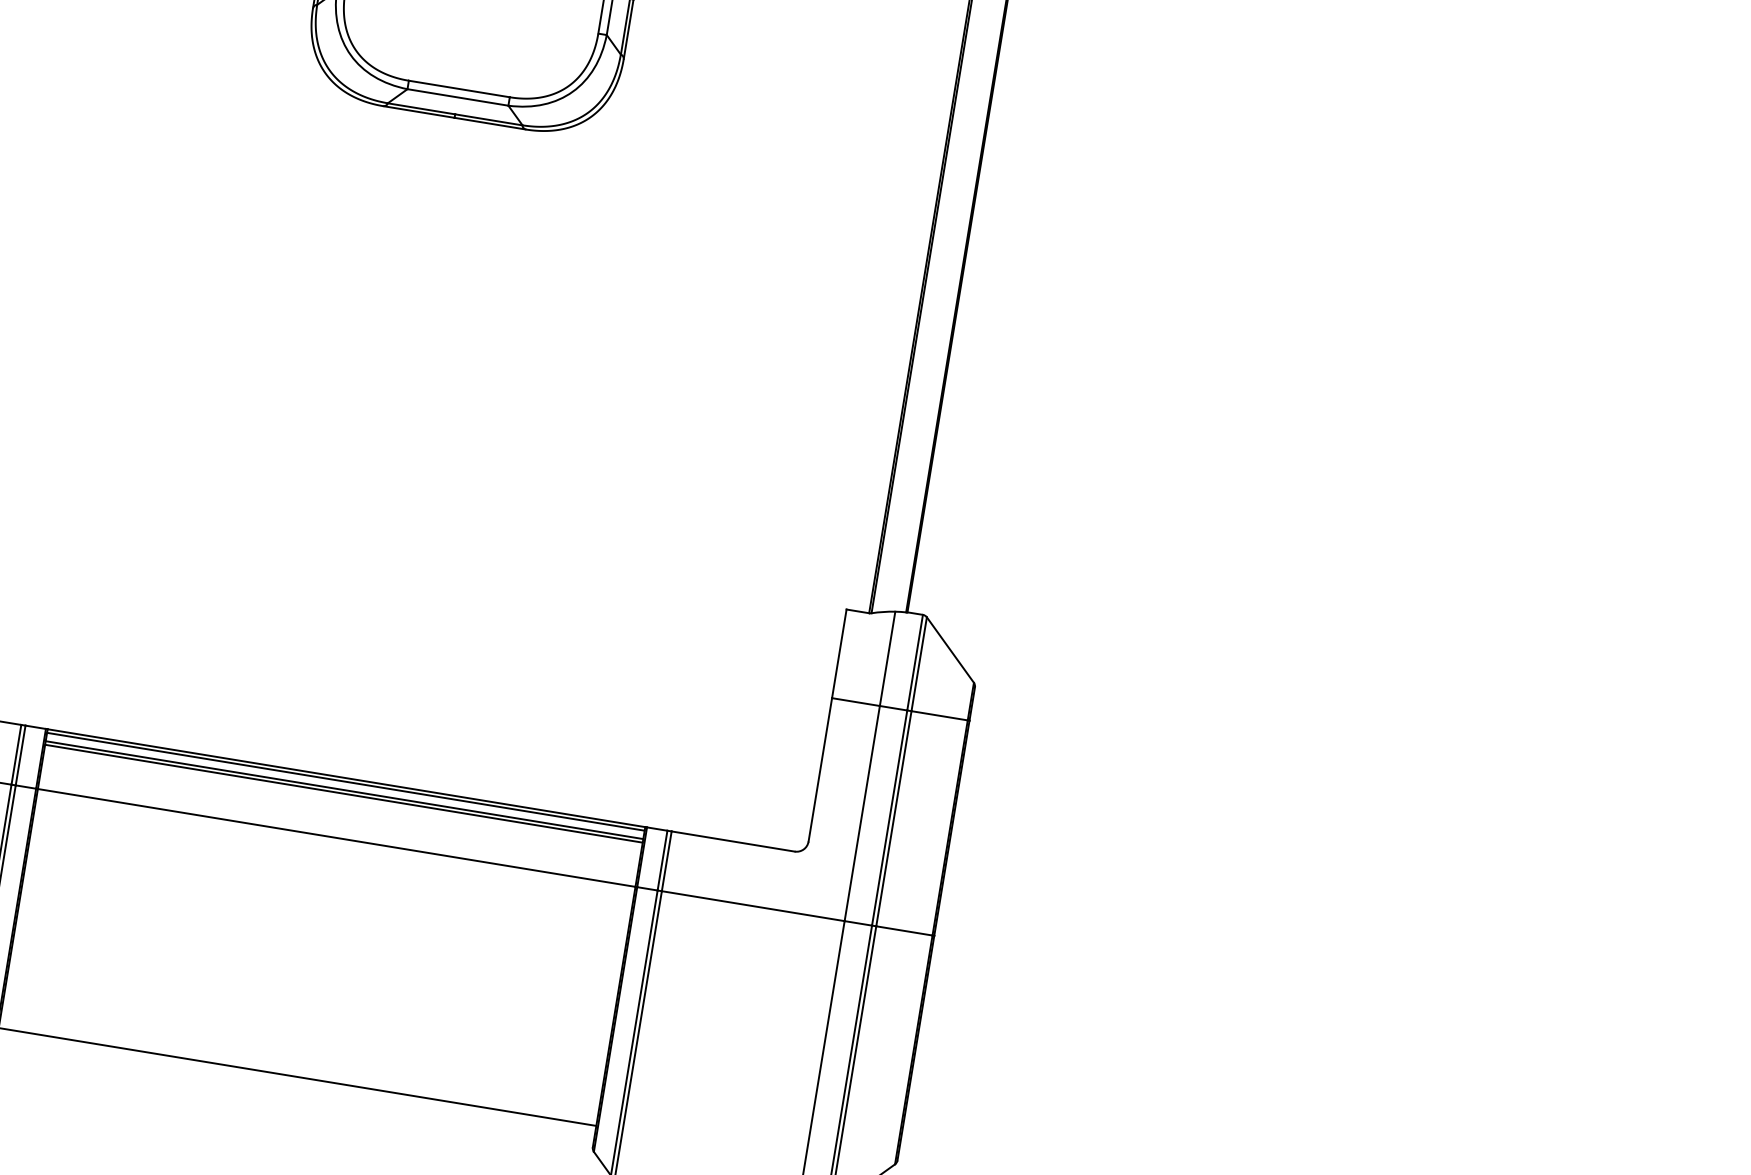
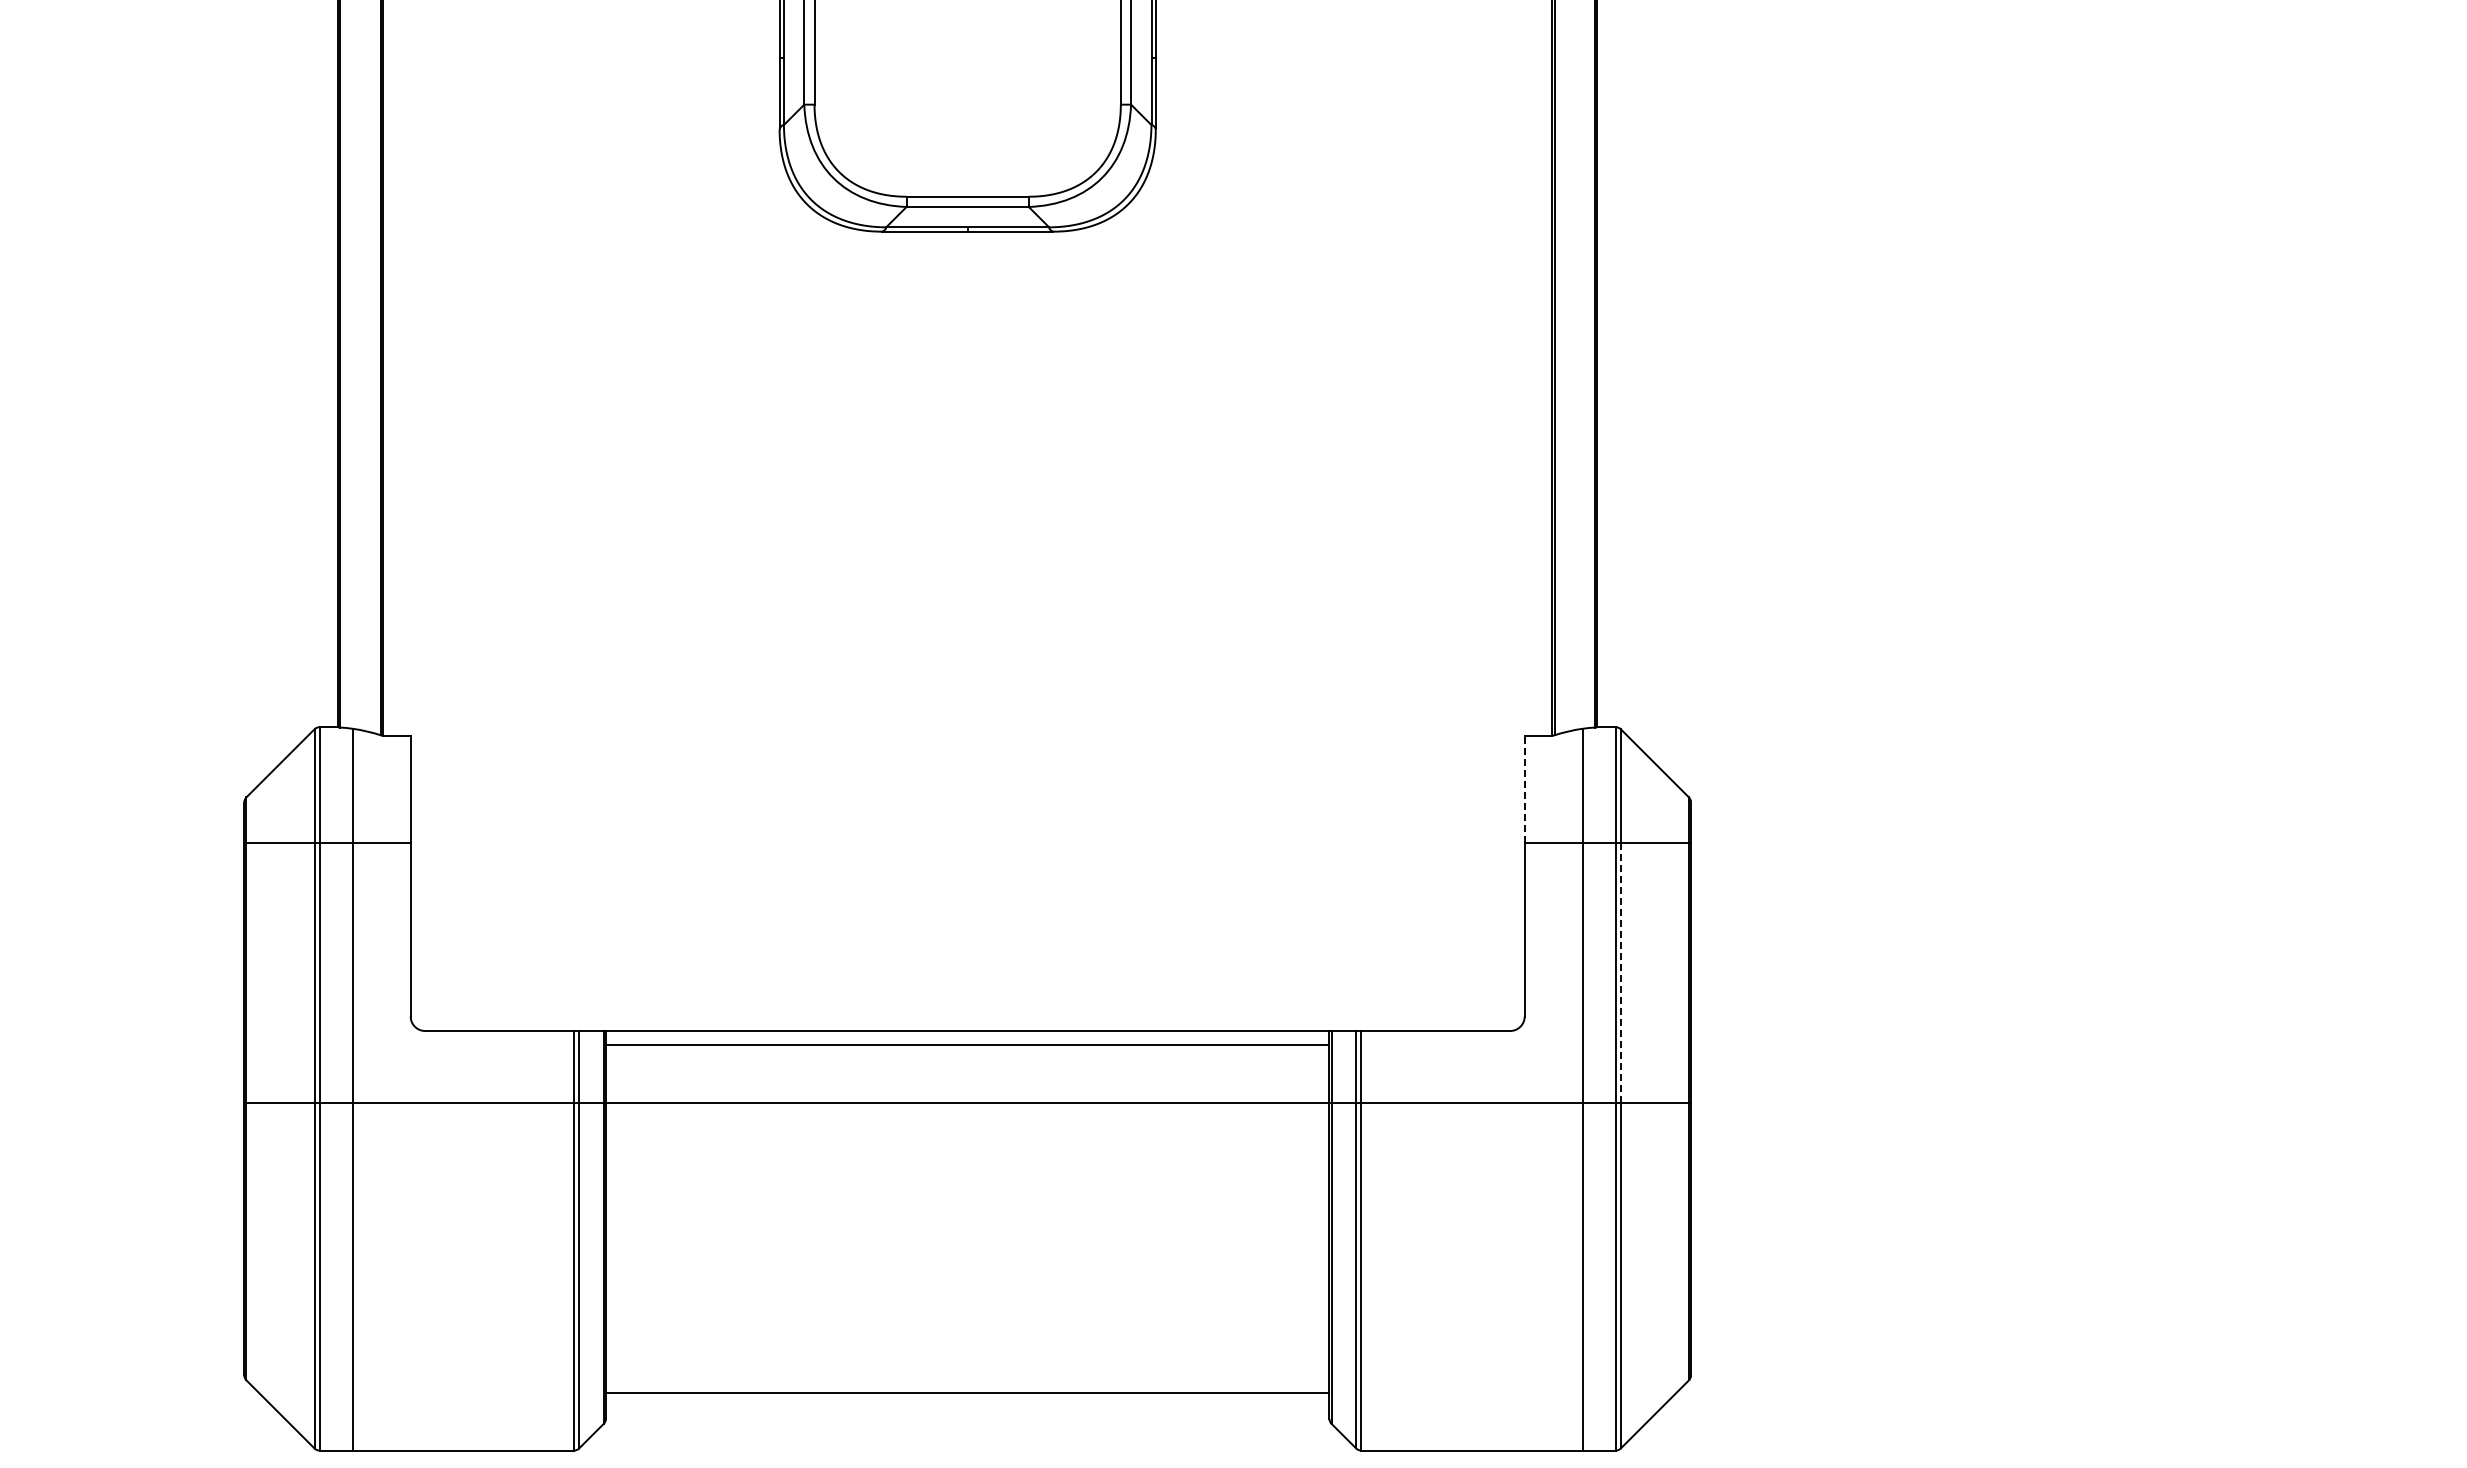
line: (839, 654) -> (1524, 789), solid -> dashed
line: (345, 781) -> (967, 1035), removed
line: (343, 793) -> (967, 1049), removed
line: (893, 818) -> (1620, 972), solid -> dashed

